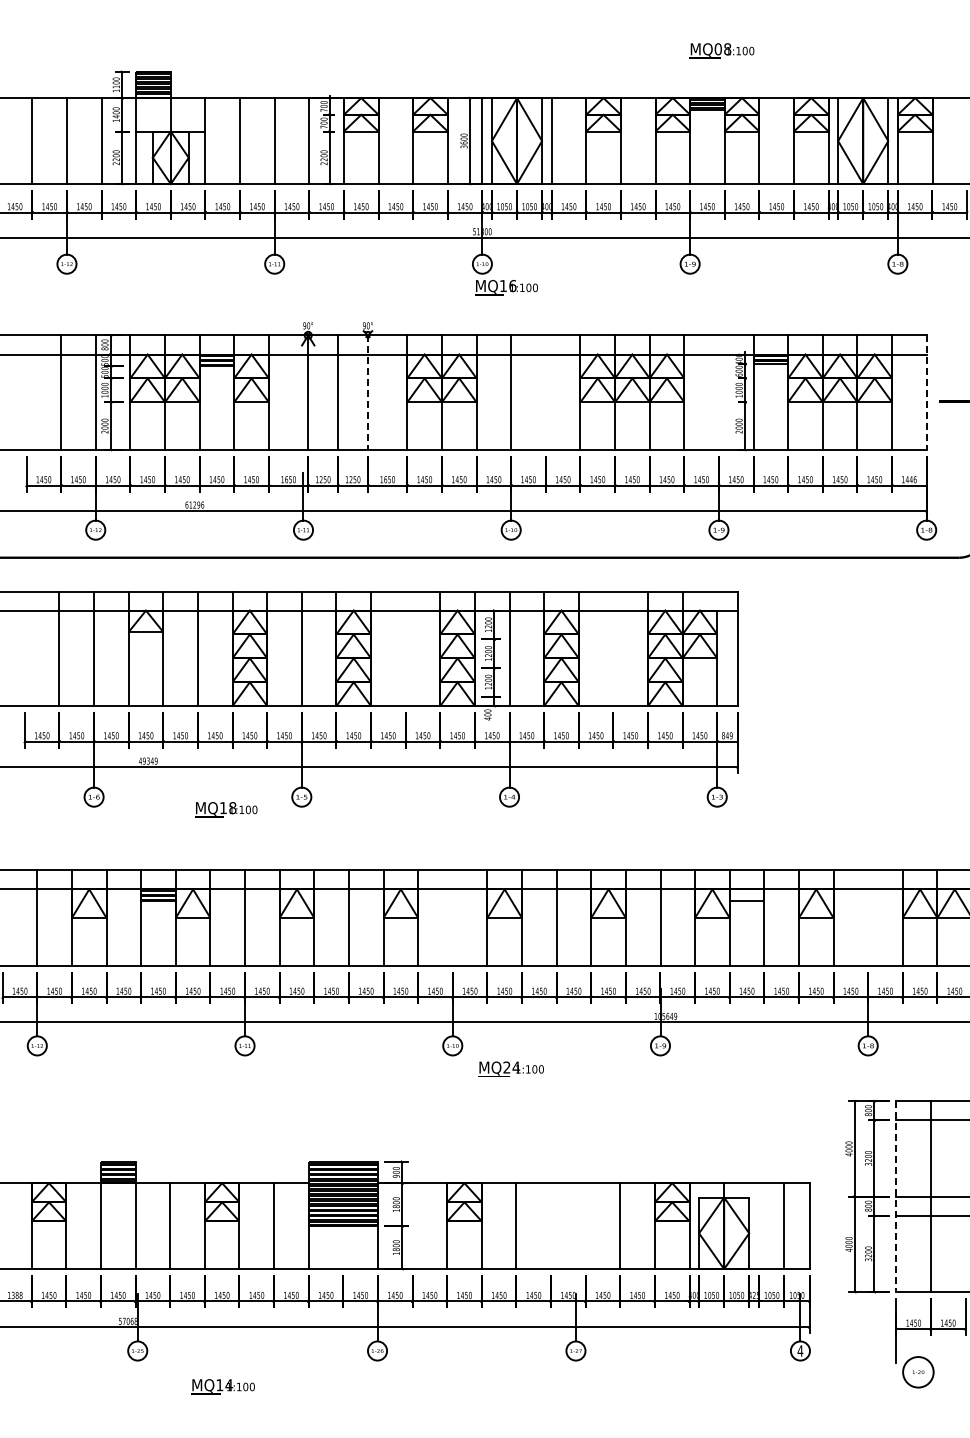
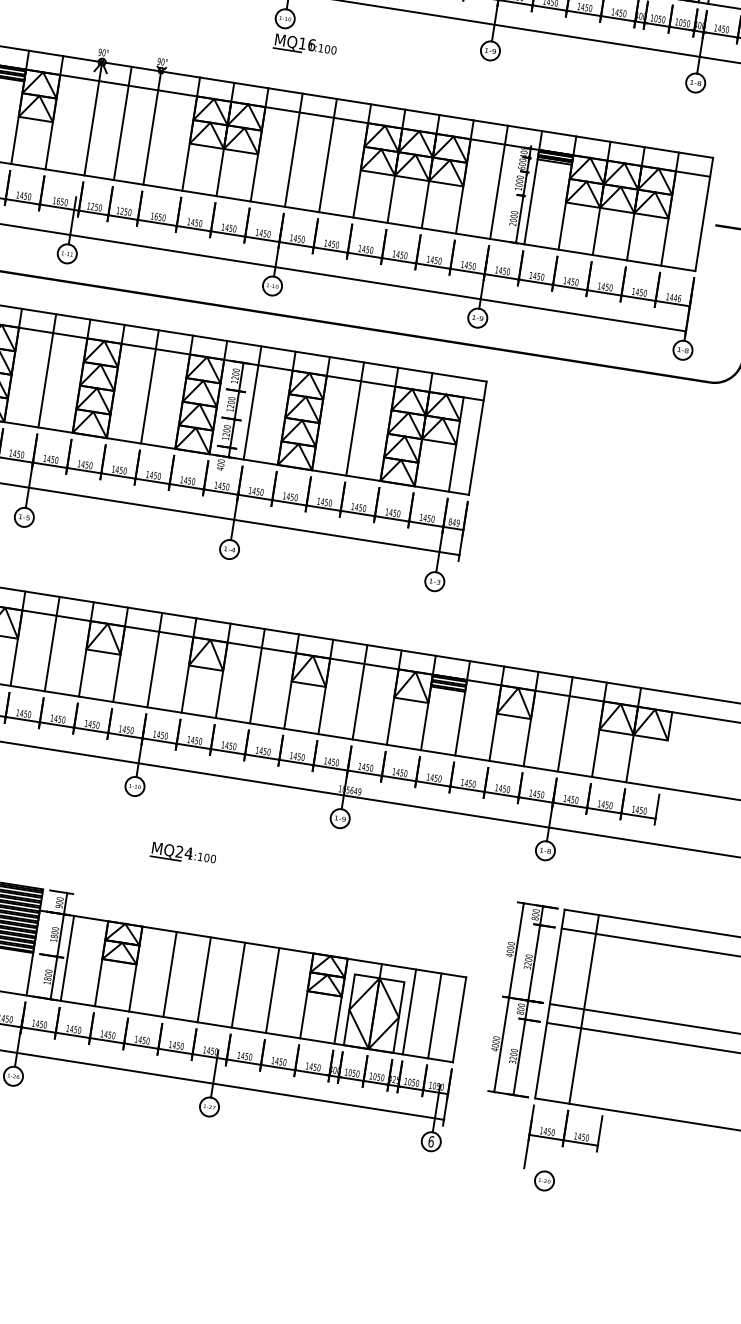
line: (545, 392) -> (327, 155), added
line: (718, 392) -> (498, 182), added
line: (367, 393) -> (151, 128), dashed -> solid
line: (926, 393) -> (703, 215), dashed -> solid
line: (405, 648) -> (149, 386), added
line: (613, 648) -> (355, 418), added
hatch: (746, 894) -> (448, 682), added
line: (452, 917) -> (154, 659), added
line: (868, 917) -> (565, 723), added
text: (510, 1068) -> (182, 853), moved
line: (896, 1196) -> (550, 1003), dashed -> solid
line: (412, 1226) -> (67, 958), added
line: (551, 1226) -> (204, 980), added
line: (585, 1226) -> (238, 985), added
line: (758, 1226) -> (409, 1012), added
text: (800, 1350) -> (431, 1141), 4 -> 6
circle: (917, 1371) -> (543, 1180), size x0.62

